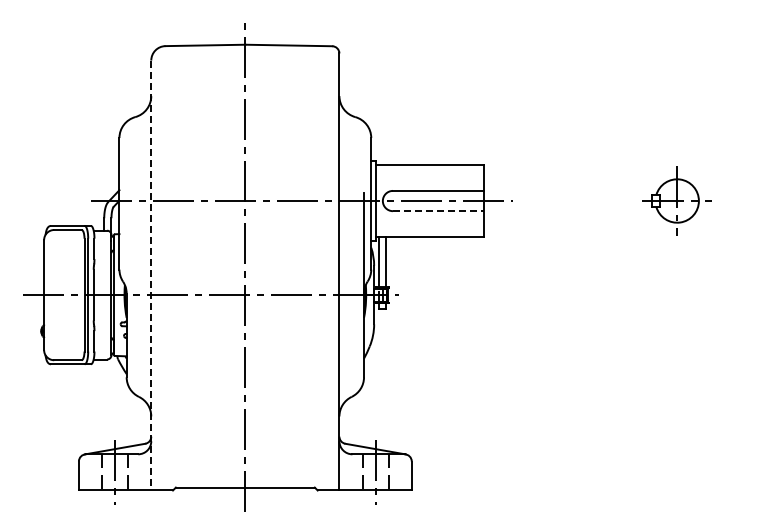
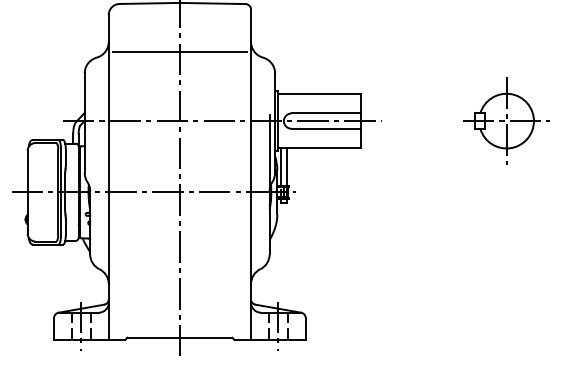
line: (245, 109) -> (180, 51), added
part: (676, 200) -> (505, 120), size x1.67
line: (438, 211) -> (325, 129), dashed -> solid
line: (151, 275) -> (108, 177), dashed -> solid

